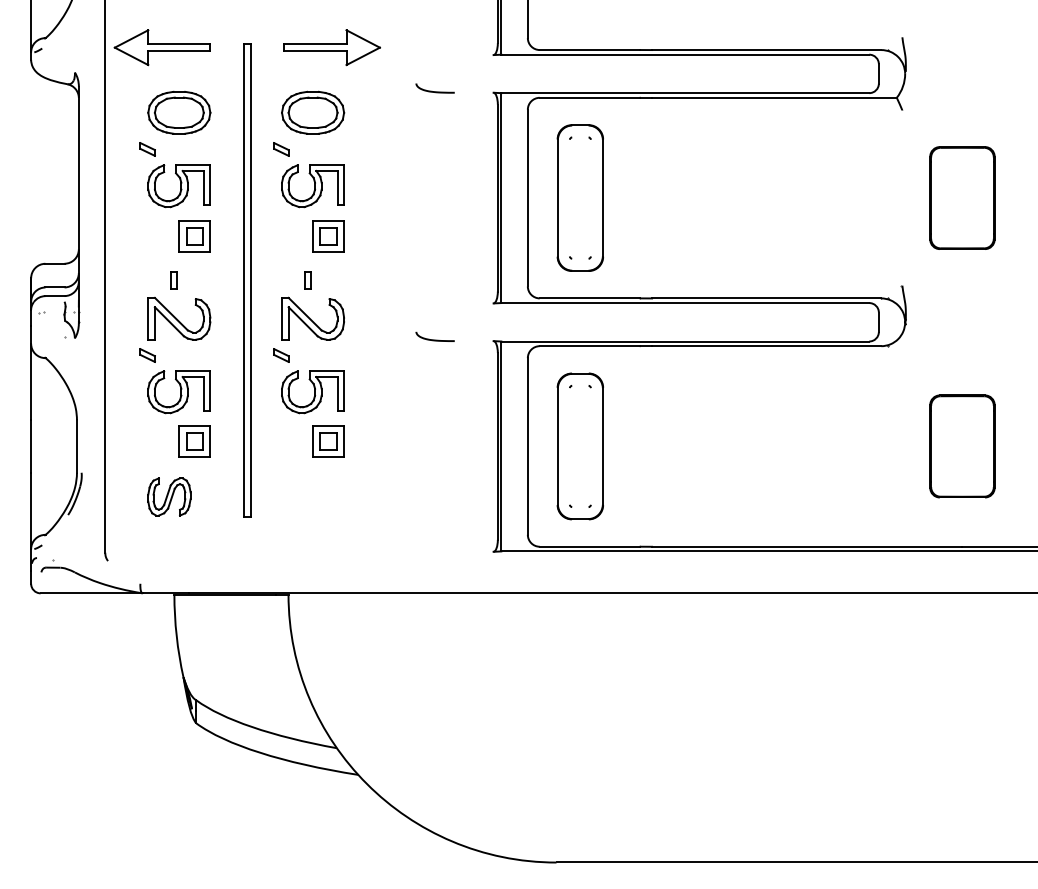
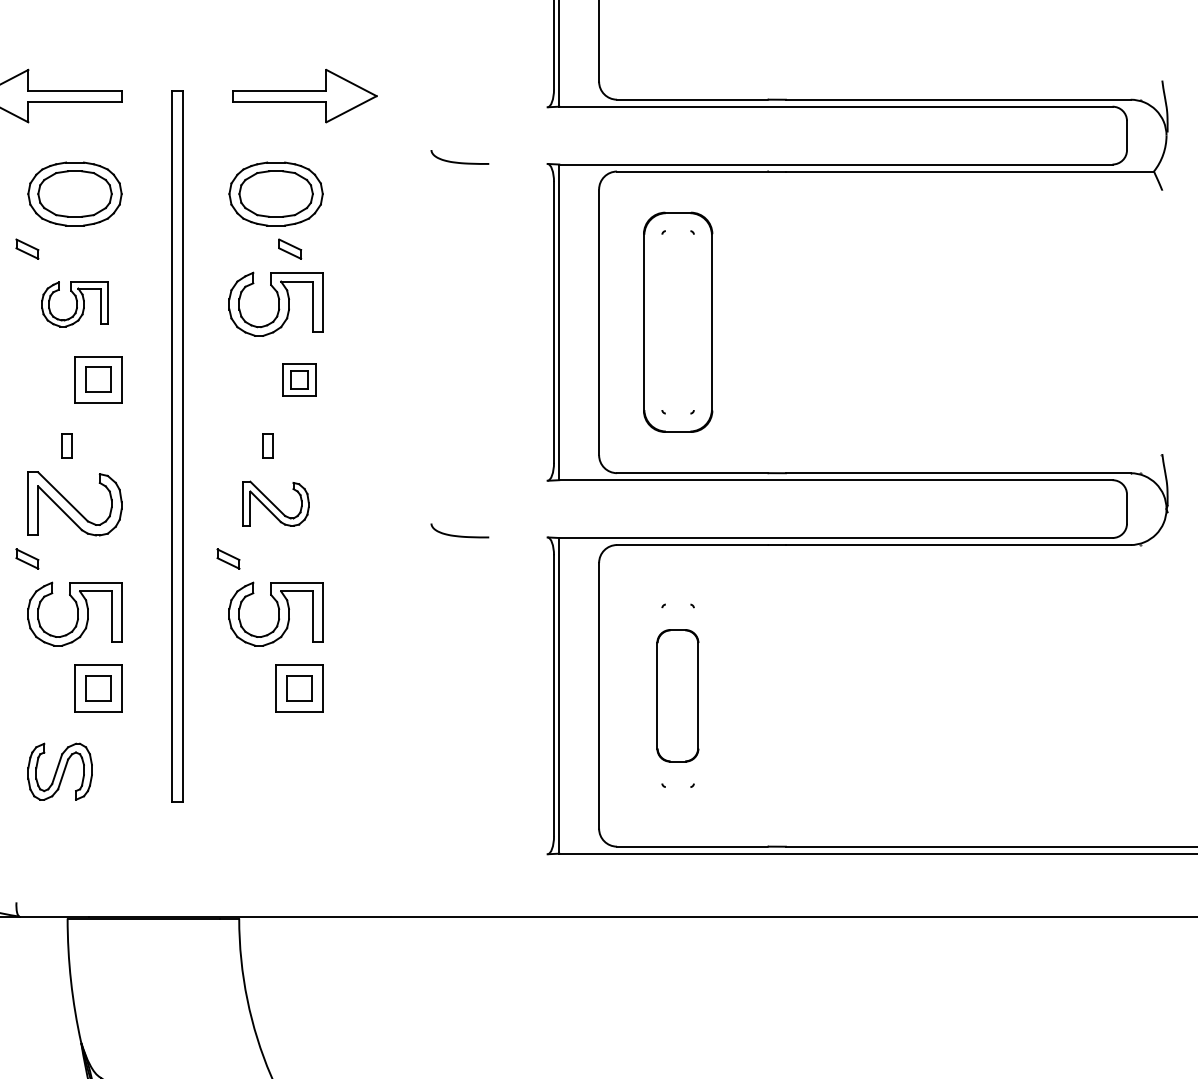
part: (281, 149) -> (290, 249), moved
part: (178, 186) -> (73, 304), size x0.7
part: (328, 236) -> (299, 380), size x0.7
part: (312, 318) -> (275, 503), size x0.7
part: (579, 446) -> (676, 695), size x0.6

